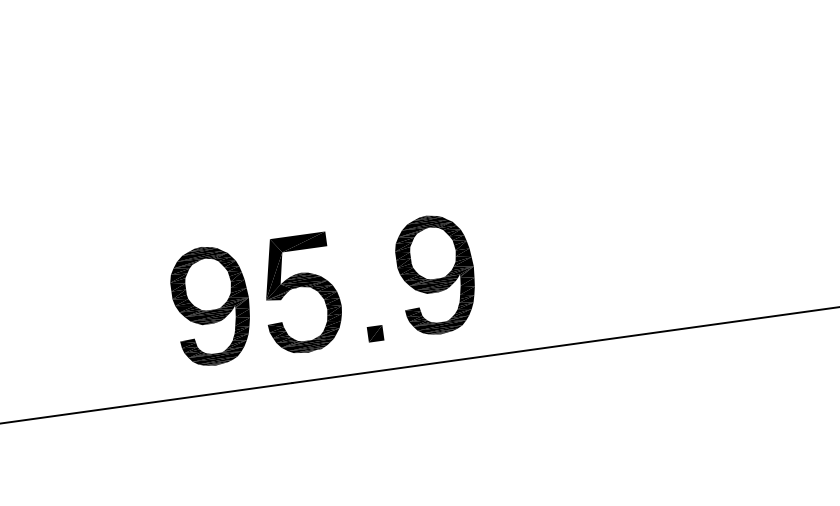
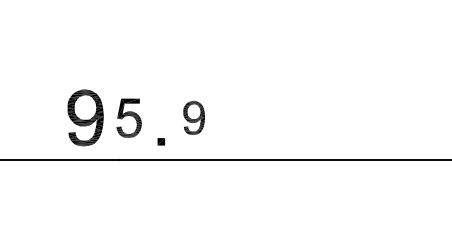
part: (437, 273) -> (194, 117), size x0.6
part: (302, 294) -> (129, 118), size x0.7

